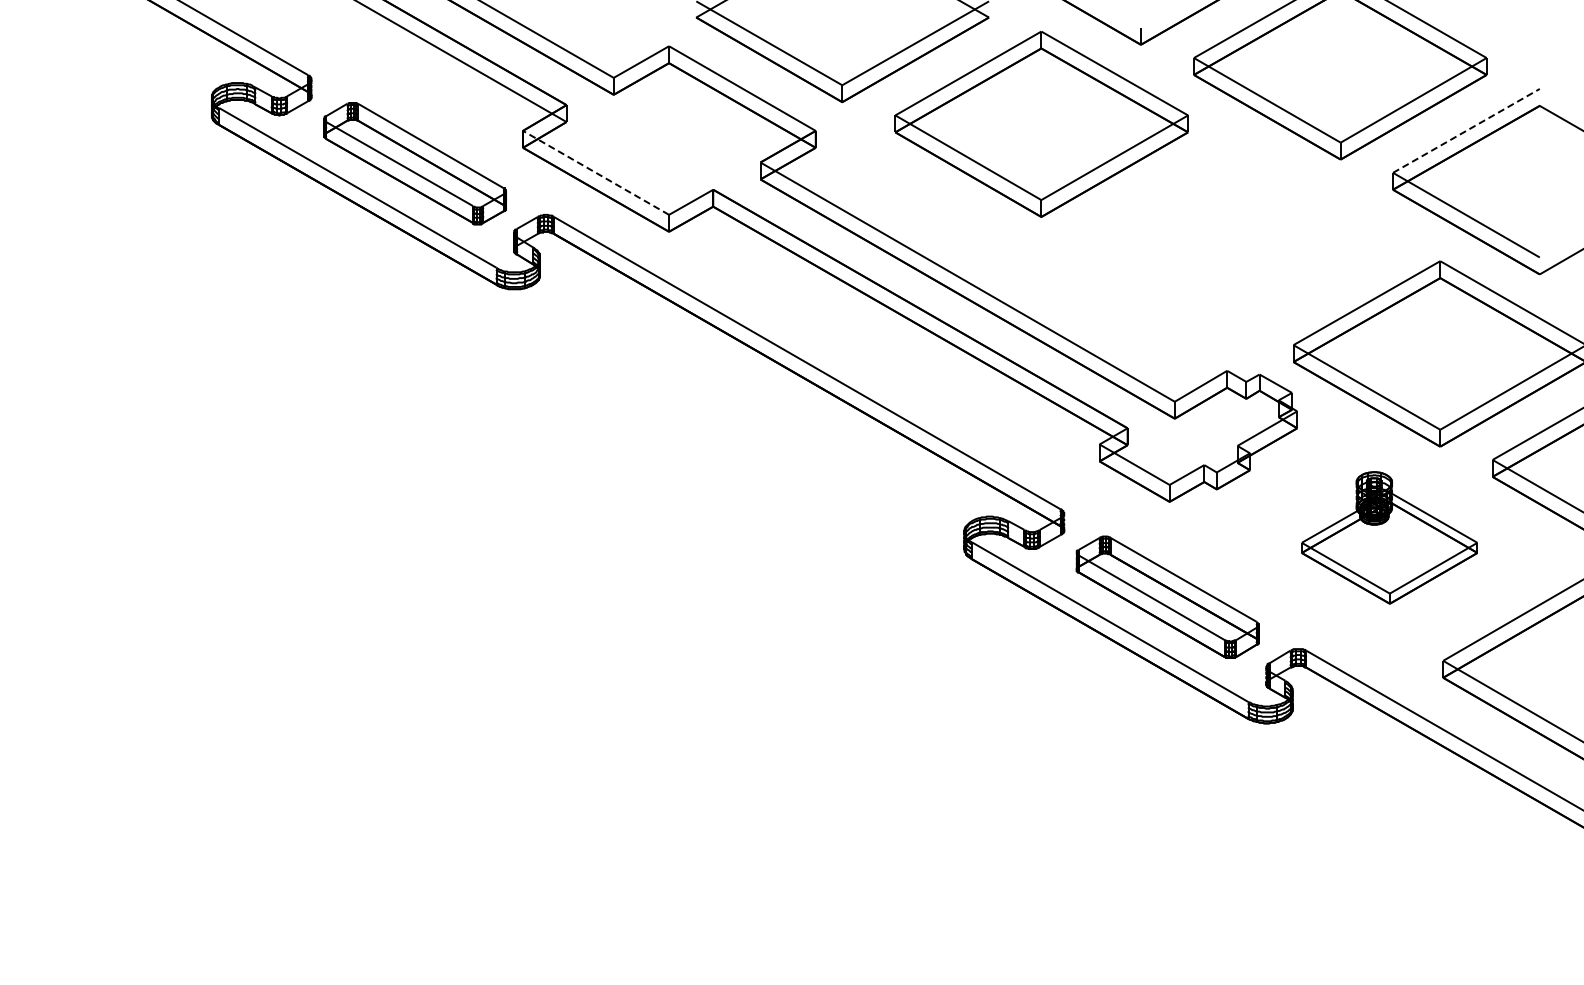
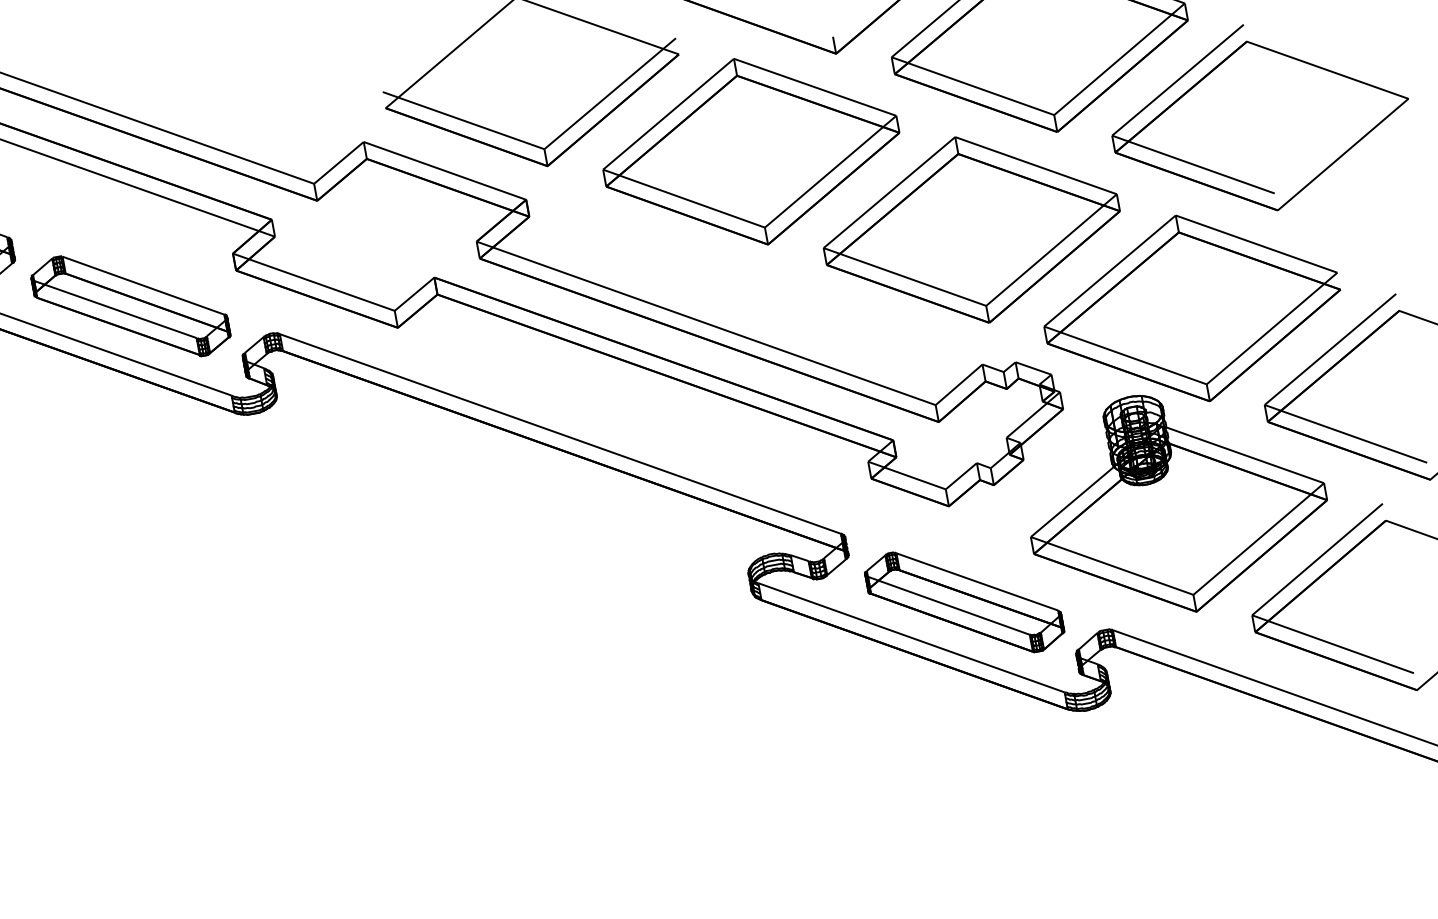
line: (1466, 130) -> (1177, 79), dashed -> solid
line: (595, 172) -> (313, 281), dashed -> solid
part: (1240, 238) -> (971, 229), added
part: (1389, 537) -> (1175, 501), size x1.67

